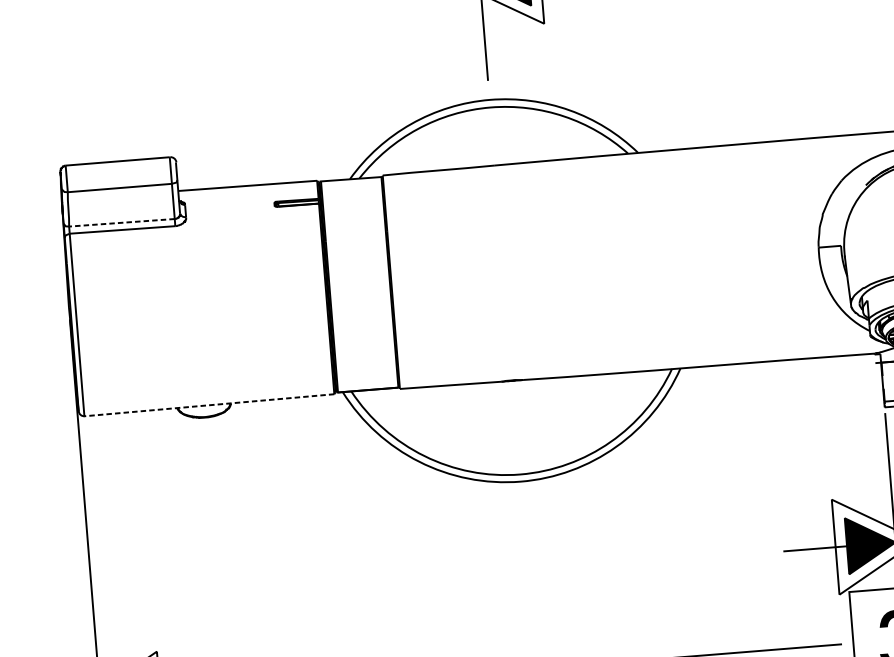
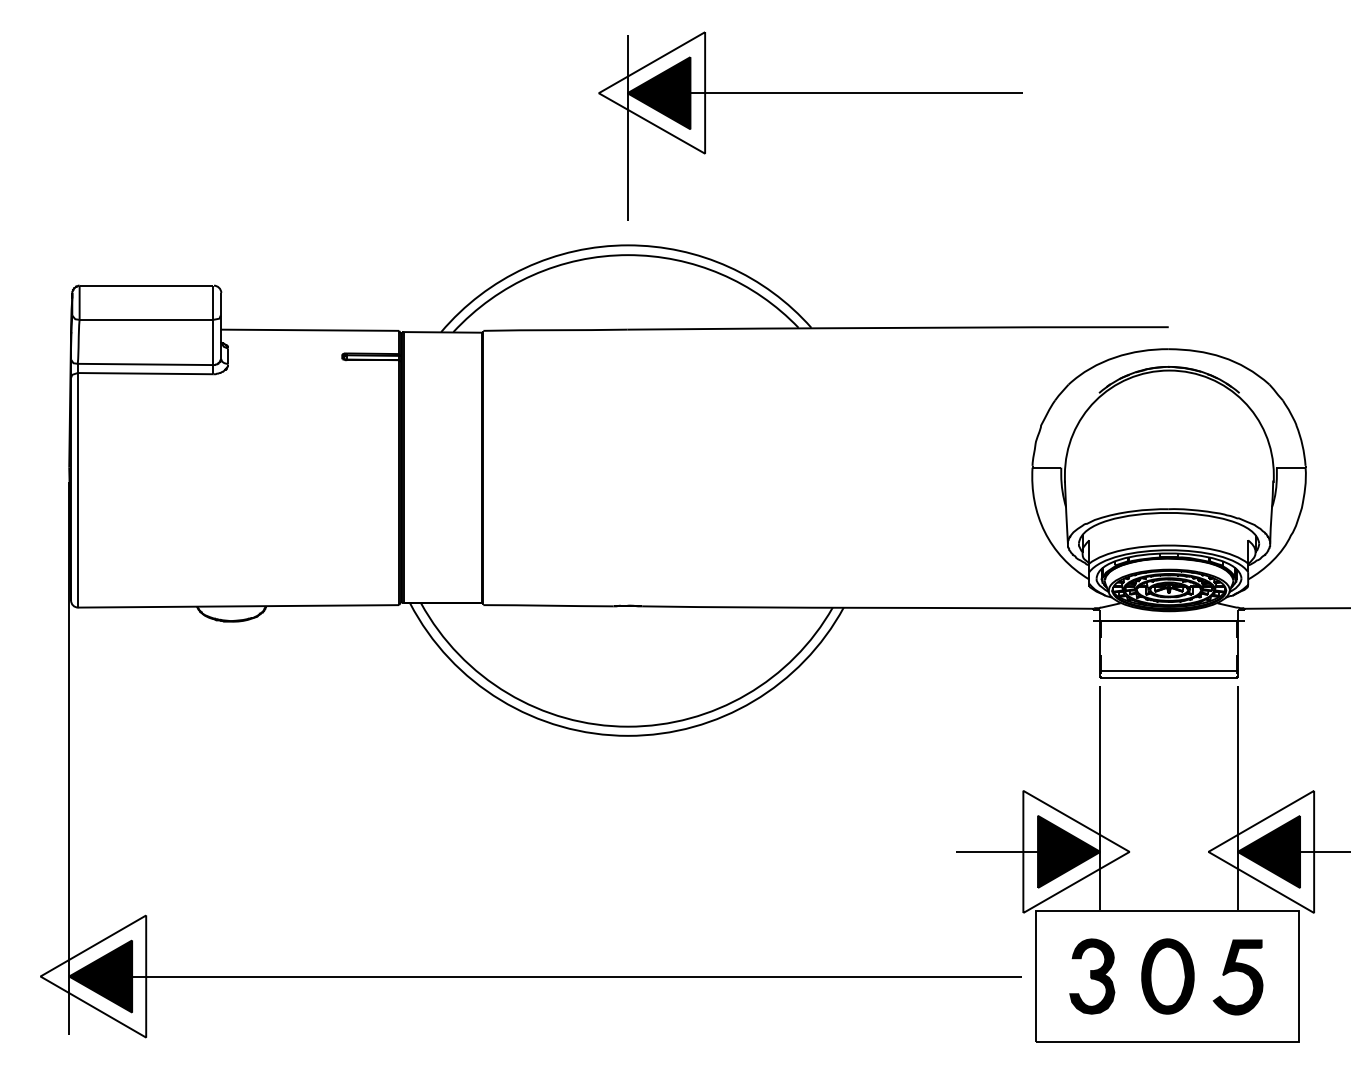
line: (121, 222) -> (145, 364), dashed -> solid
line: (209, 405) -> (238, 606), dashed -> solid

